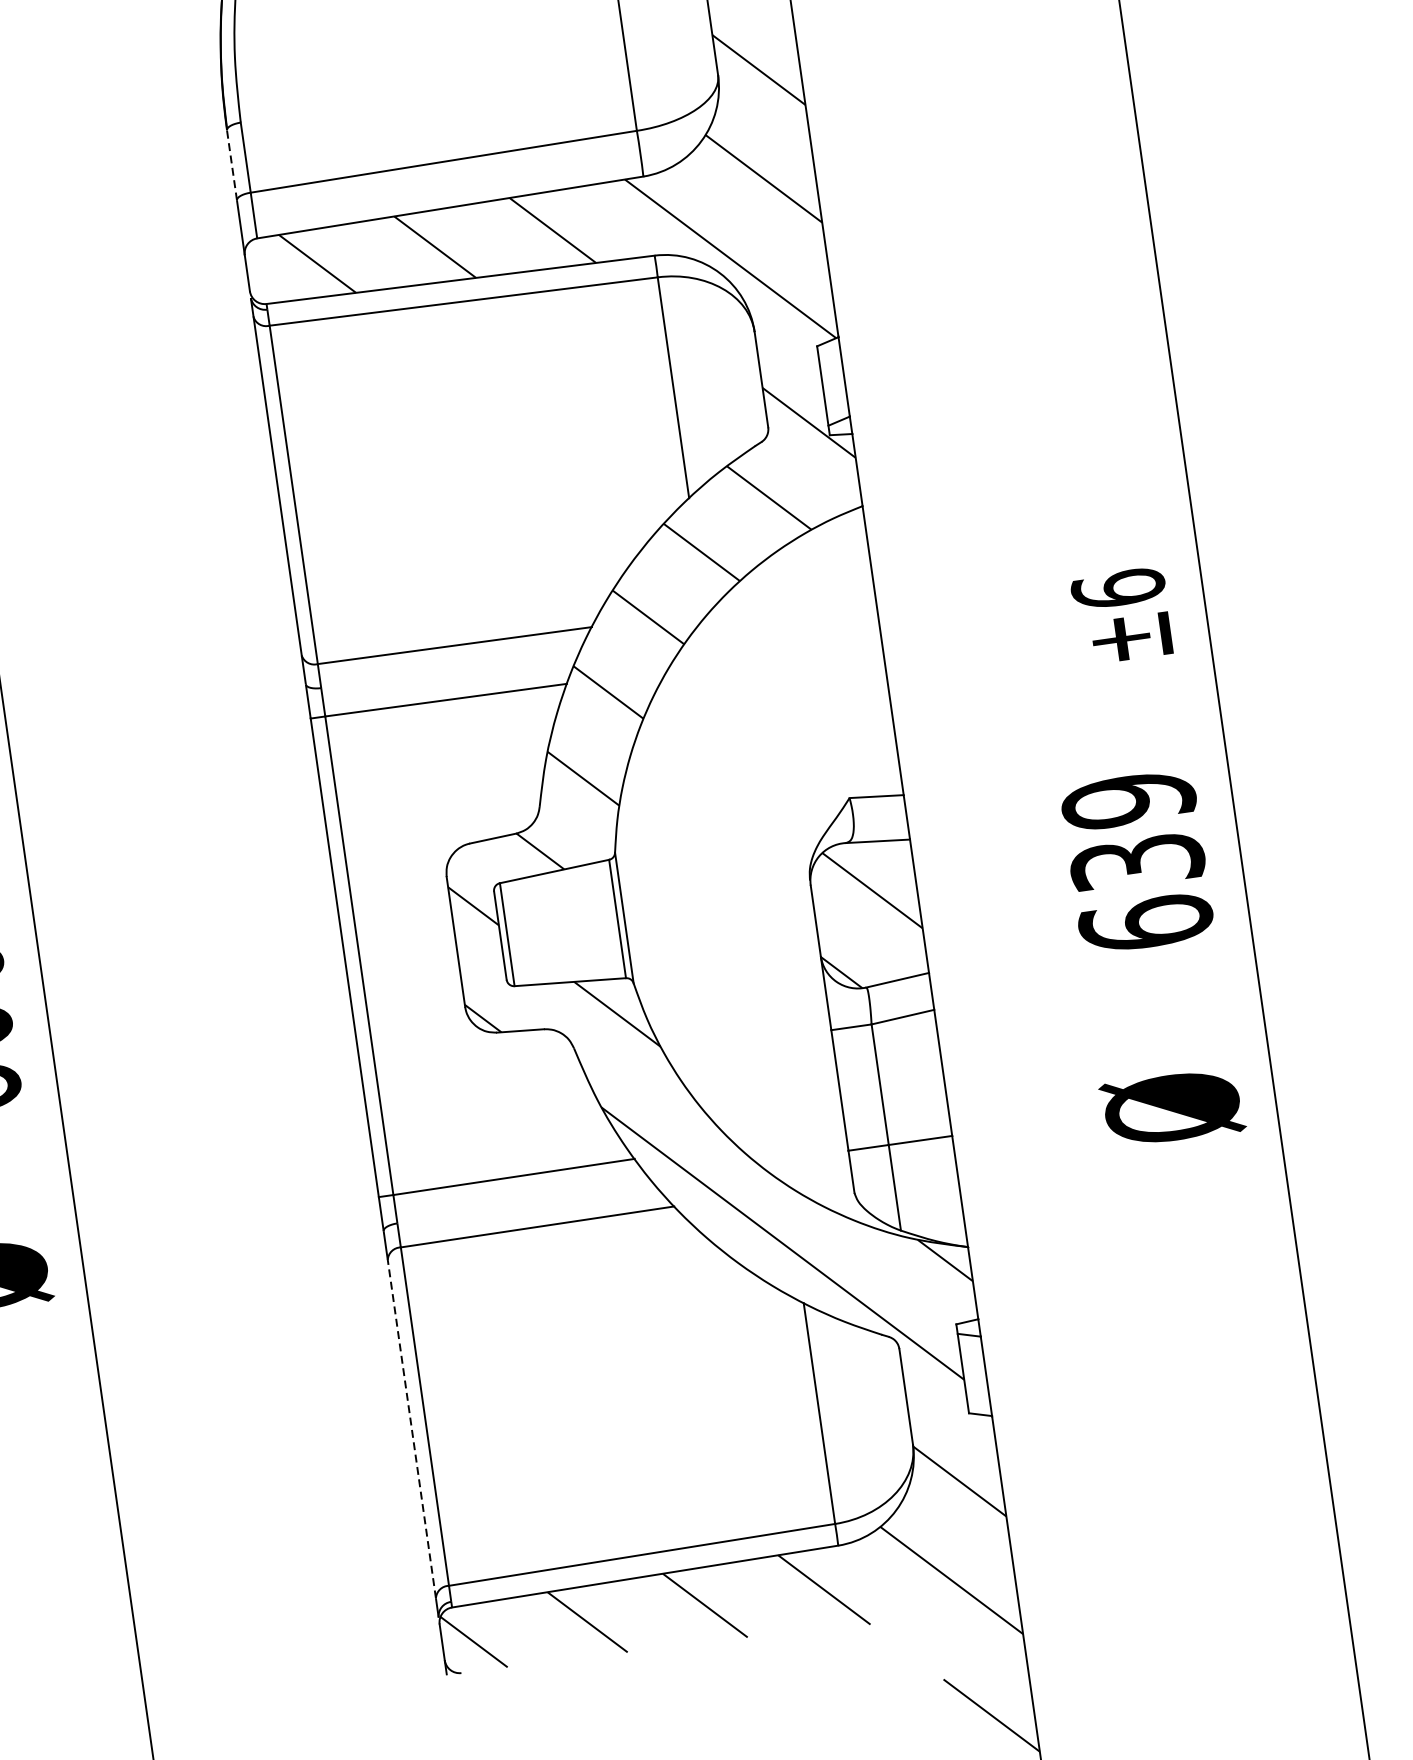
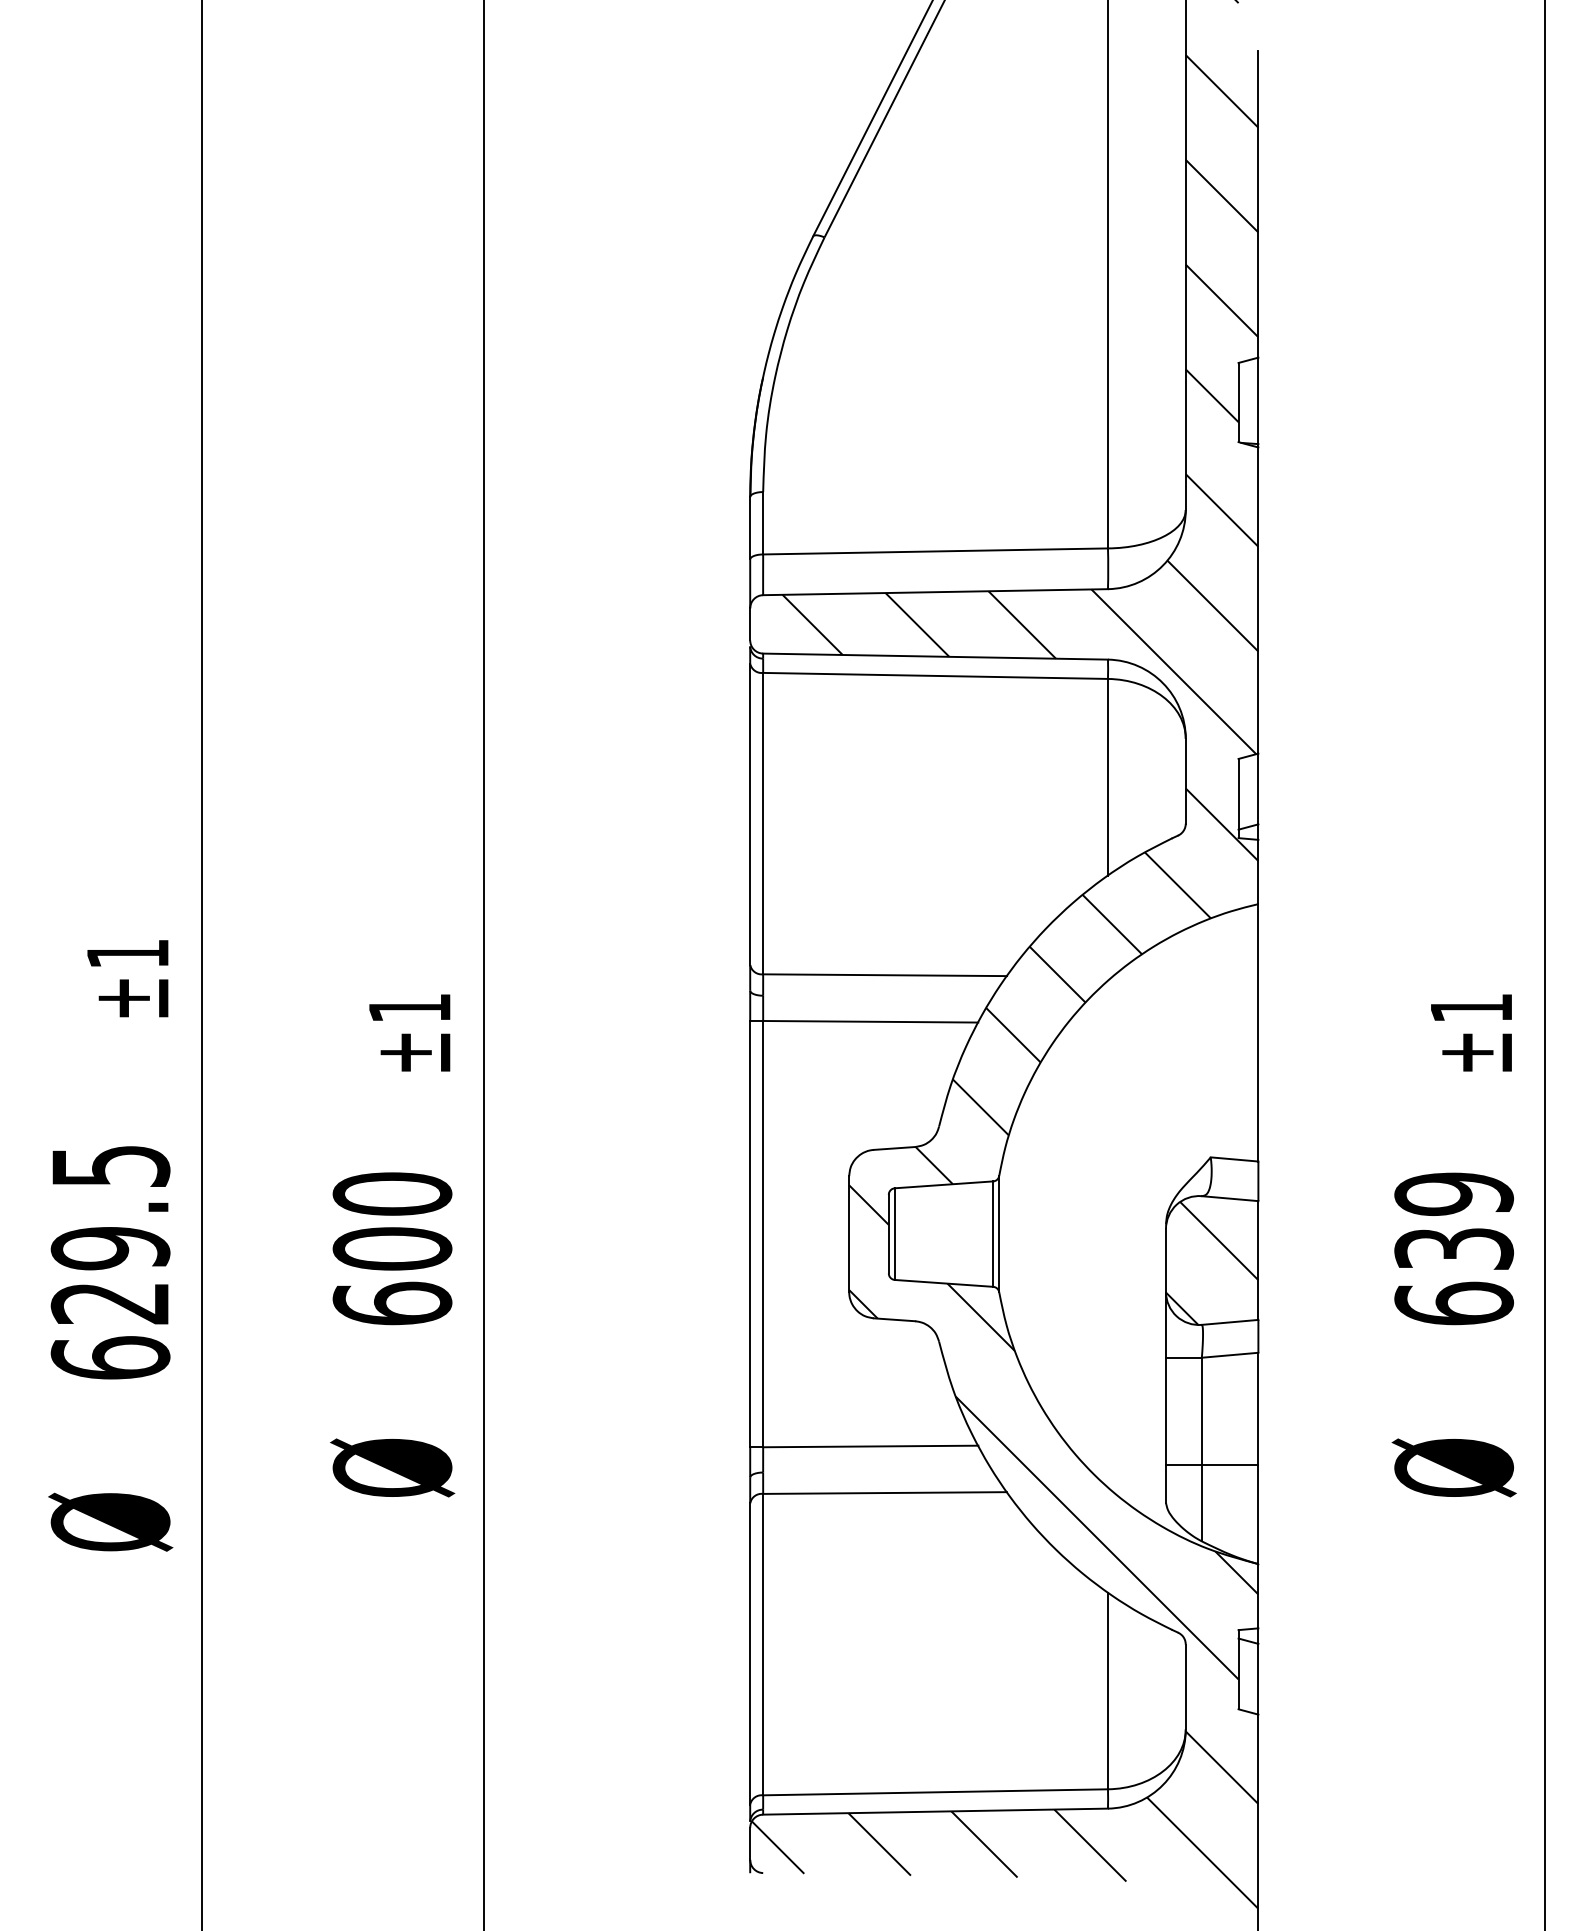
line: (232, 164) -> (750, 527), dashed -> solid
text: (1118, 588) -> (1471, 1007), ±6 -> ±1
line: (412, 1428) -> (750, 1653), dashed -> solid

